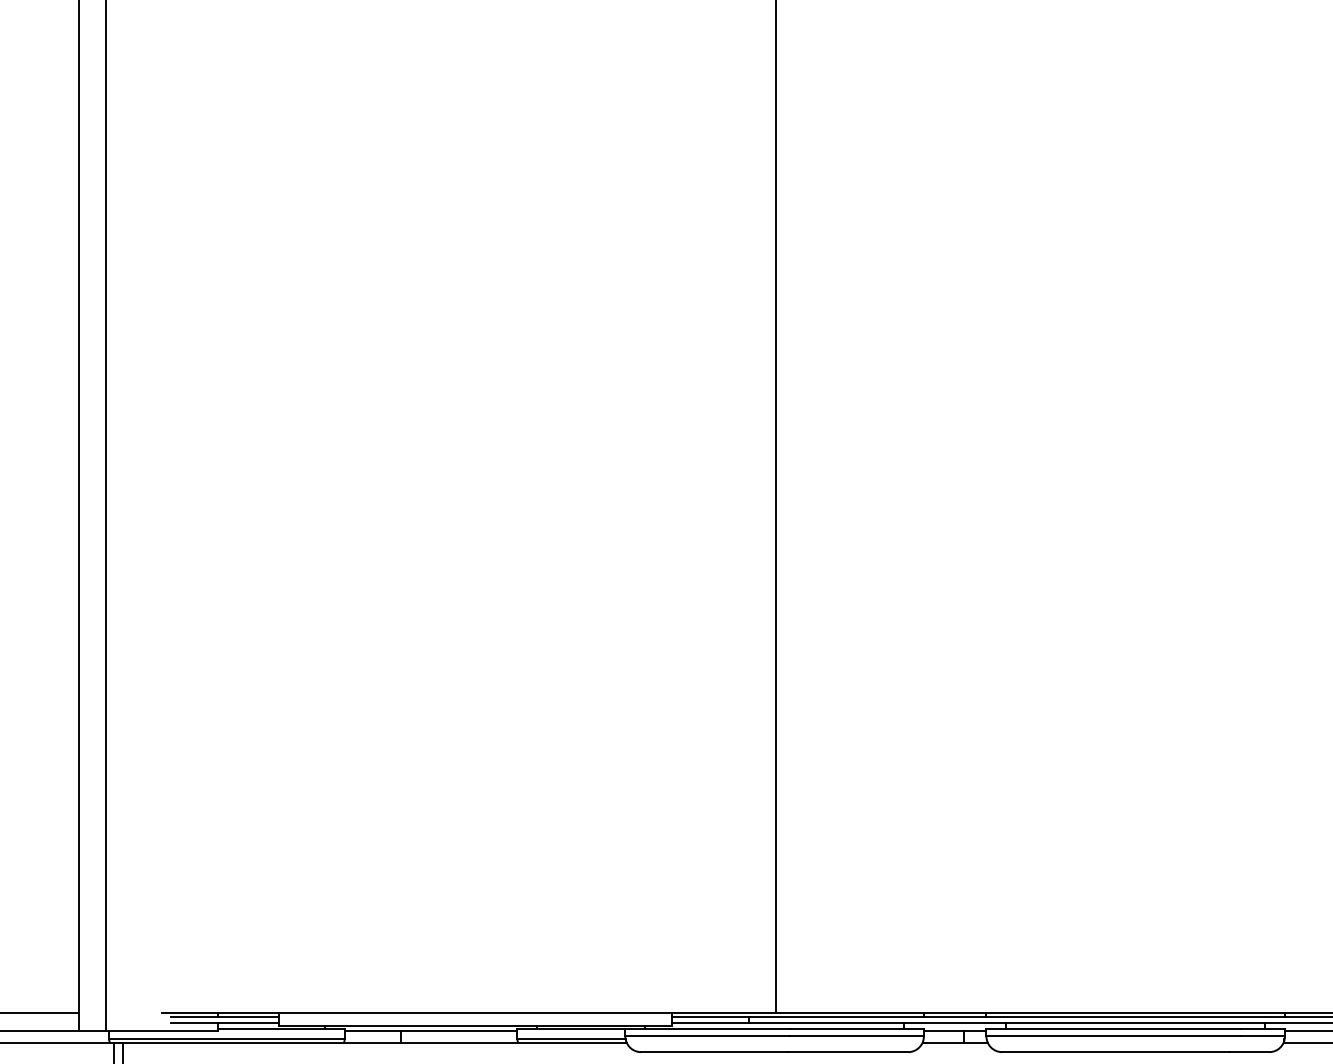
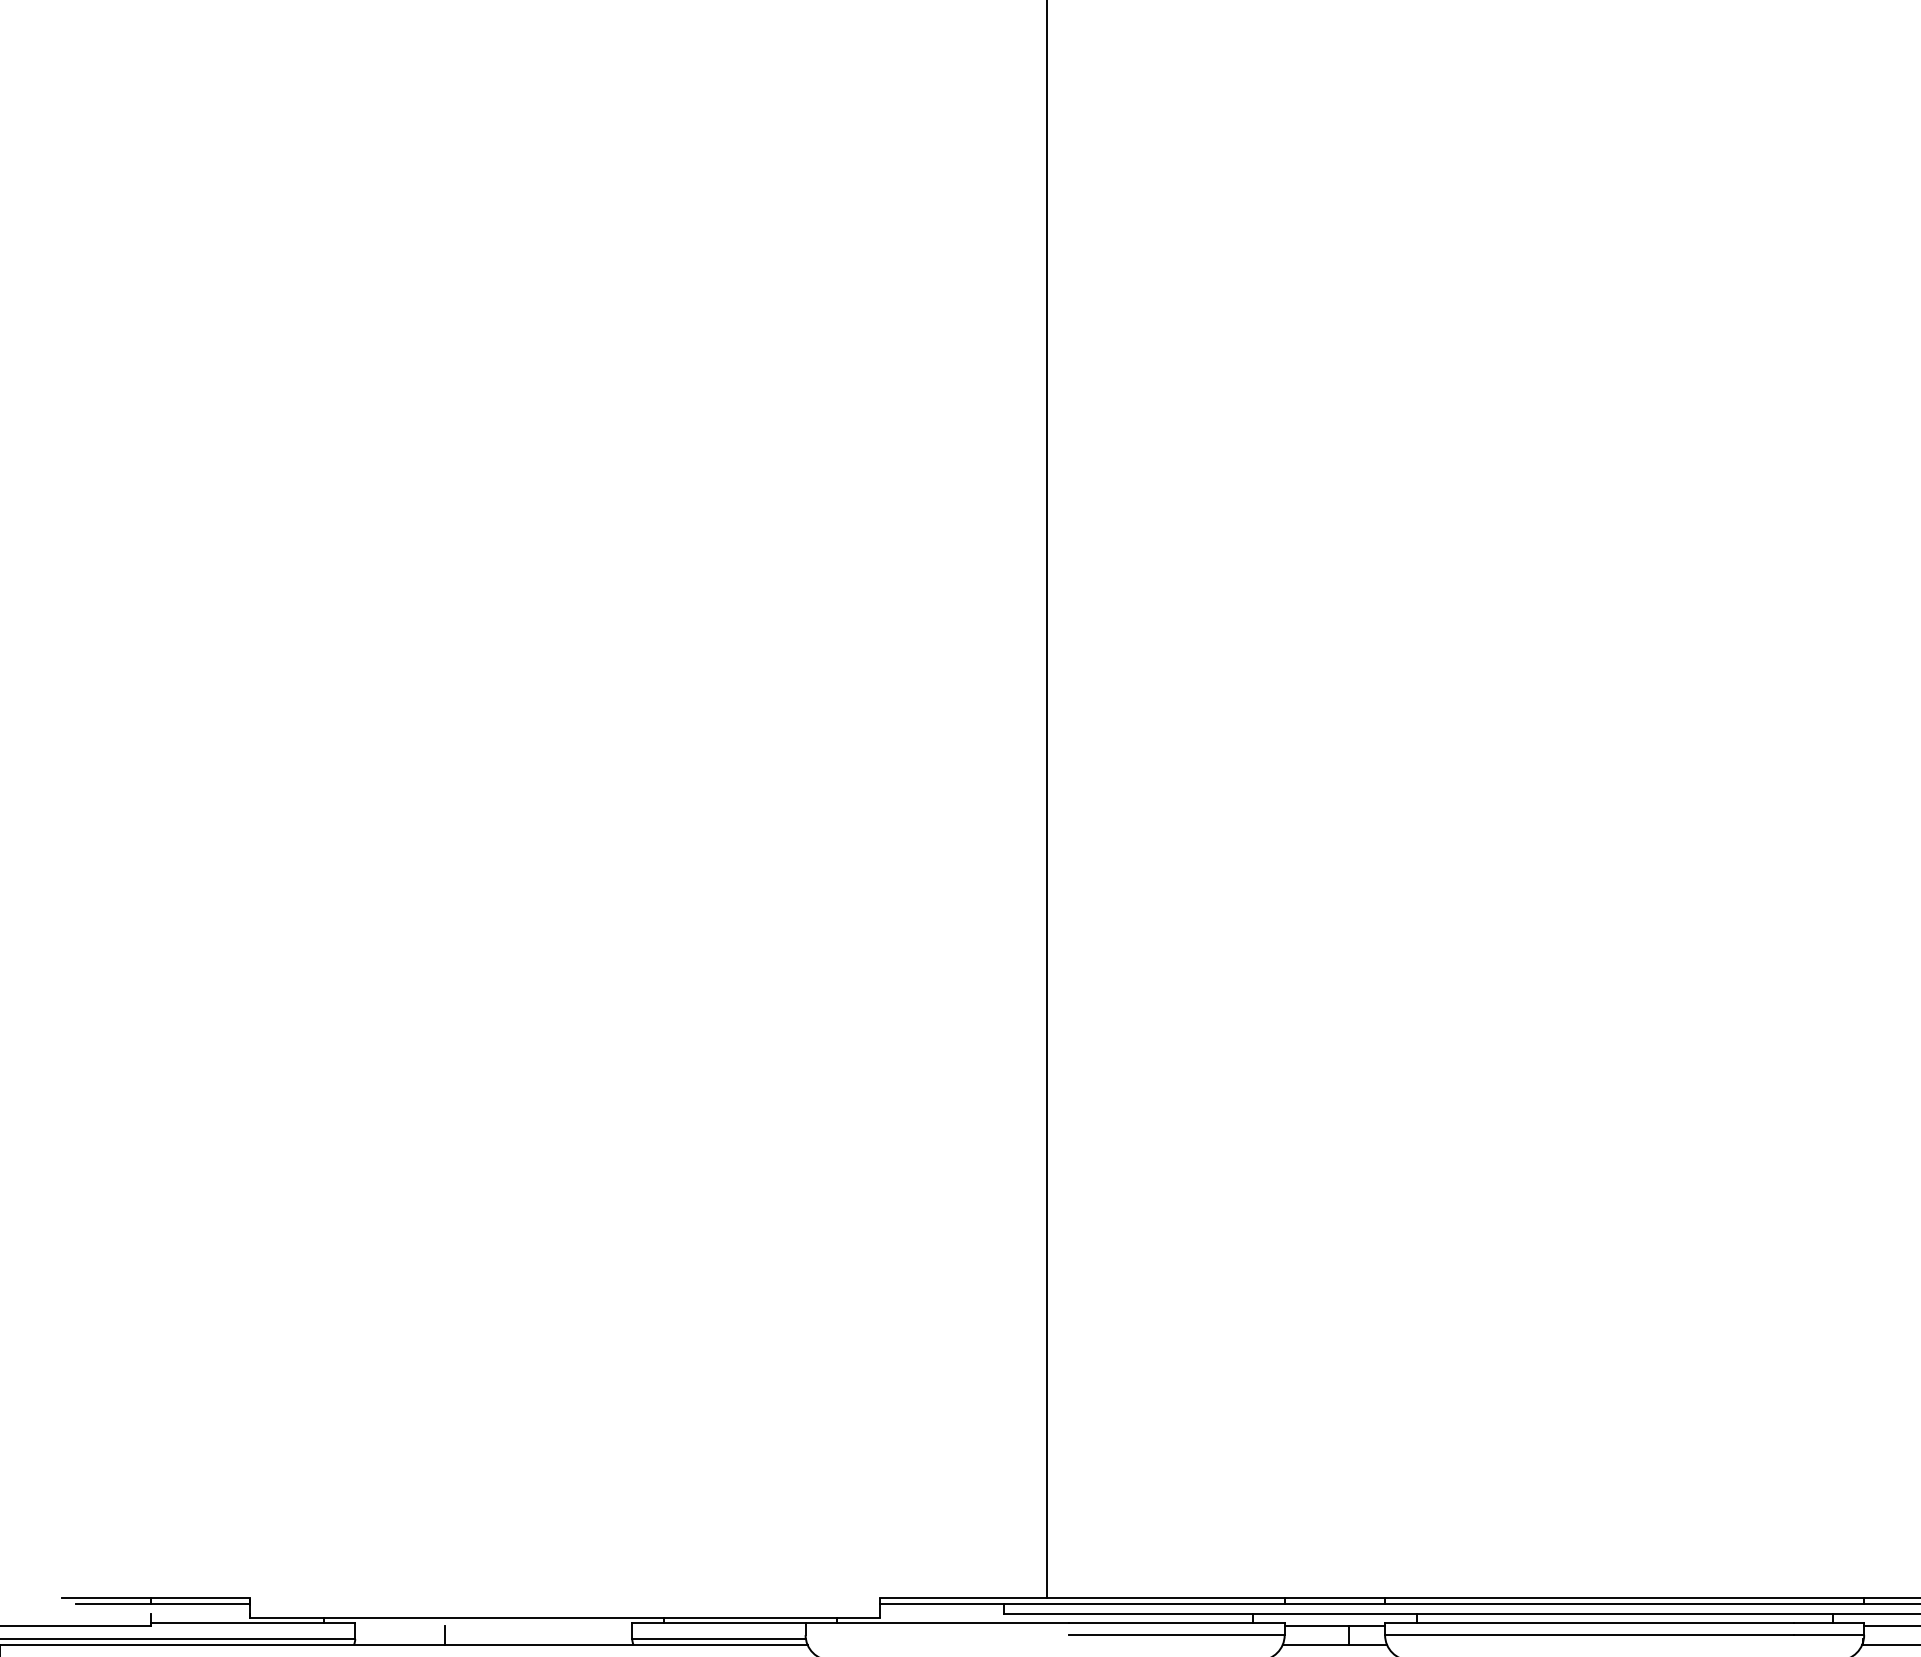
line: (475, 1013) -> (565, 1598), removed
line: (224, 1023) -> (162, 1614), removed
line: (709, 1023) -> (940, 1614), removed
line: (430, 1030) -> (492, 1625), removed
line: (707, 1036) -> (937, 1635), removed

